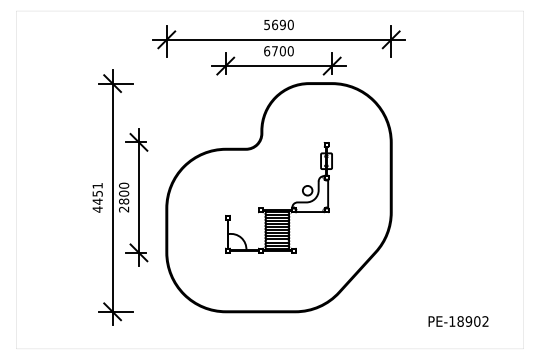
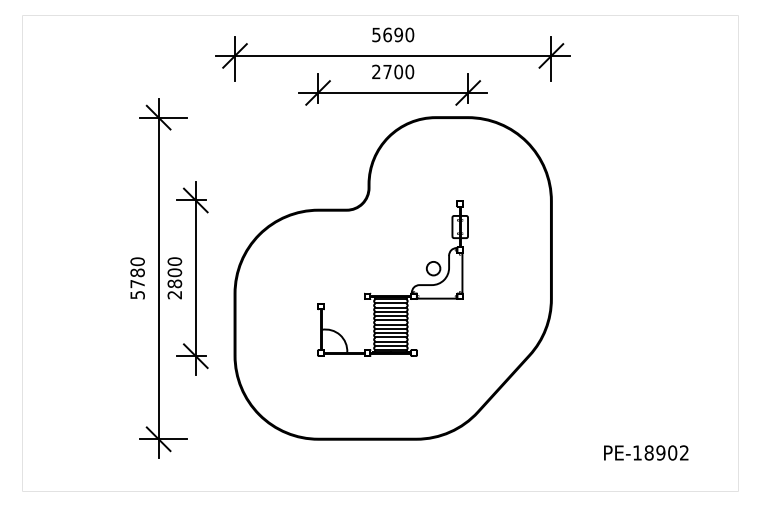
text: (267, 50) -> (376, 71), 6700 -> 2700
text: (97, 197) -> (137, 278), 4451 -> 5780

